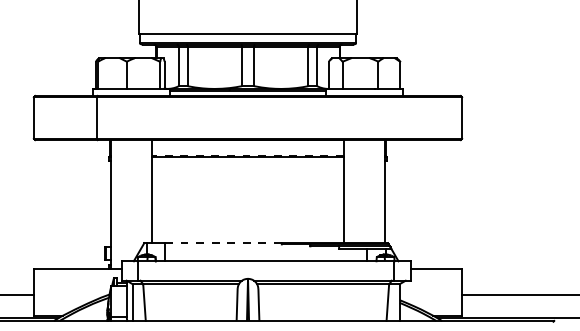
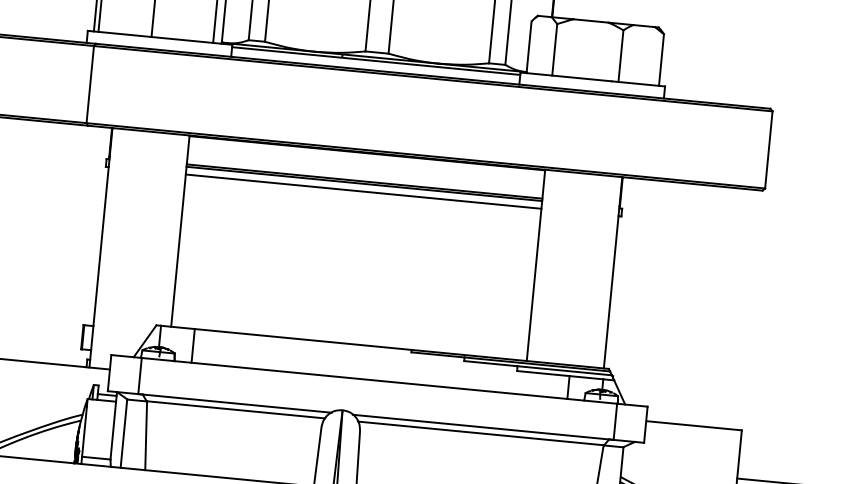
line: (248, 155) -> (365, 181), dashed -> solid
line: (247, 161) -> (362, 192), added
line: (222, 243) -> (301, 340), dashed -> solid

